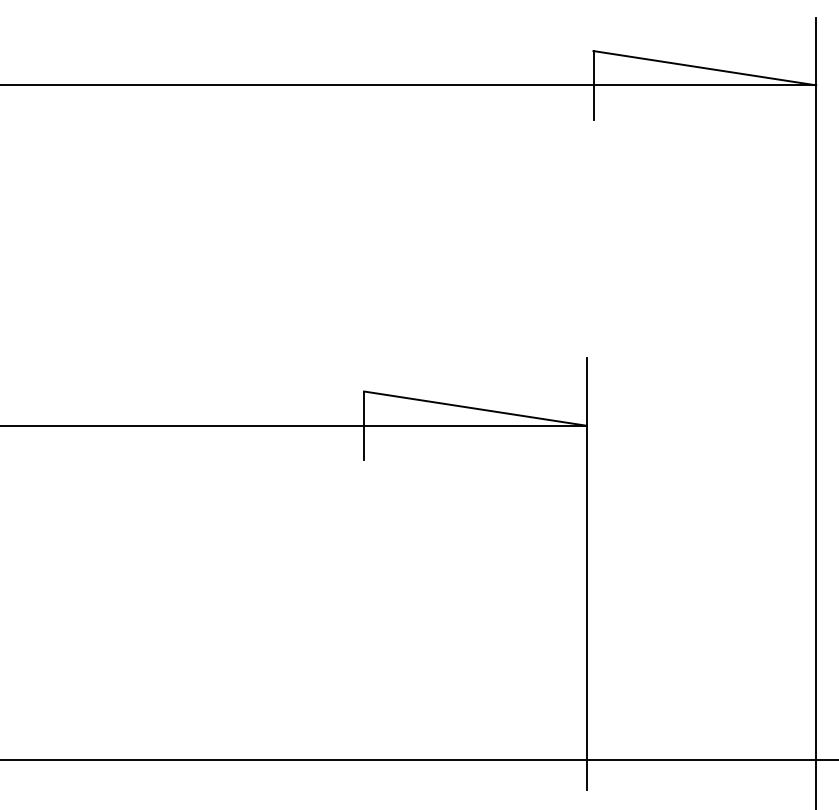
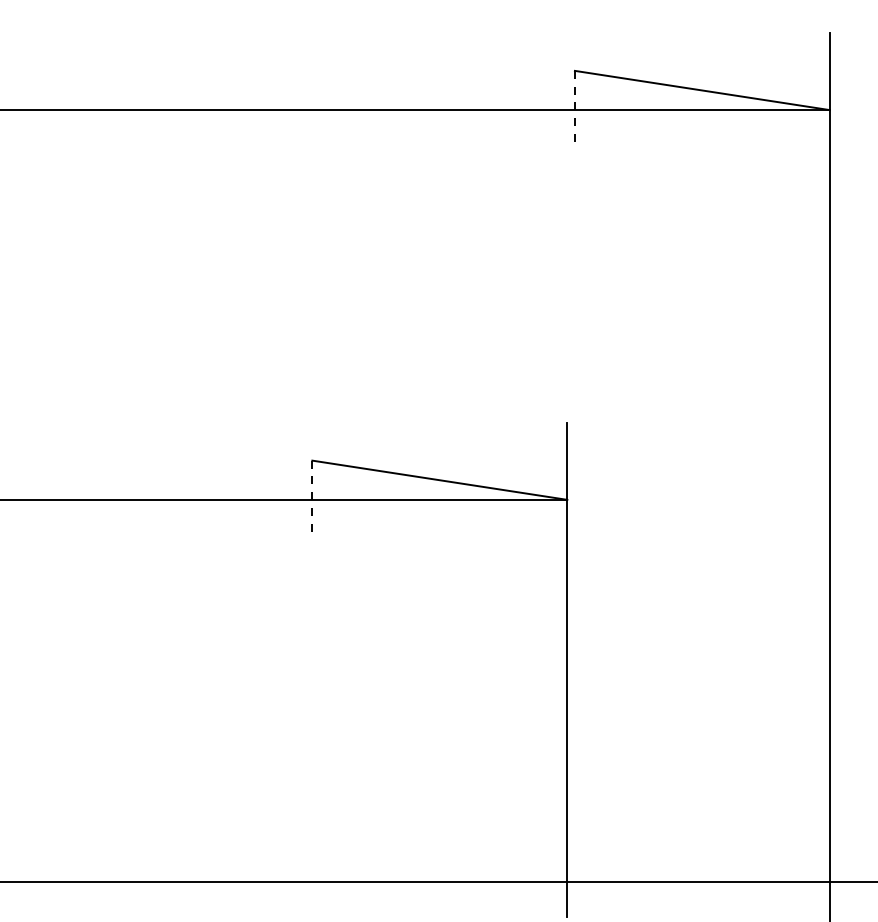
line: (593, 85) -> (574, 110), solid -> dashed
line: (364, 426) -> (312, 500), solid -> dashed

